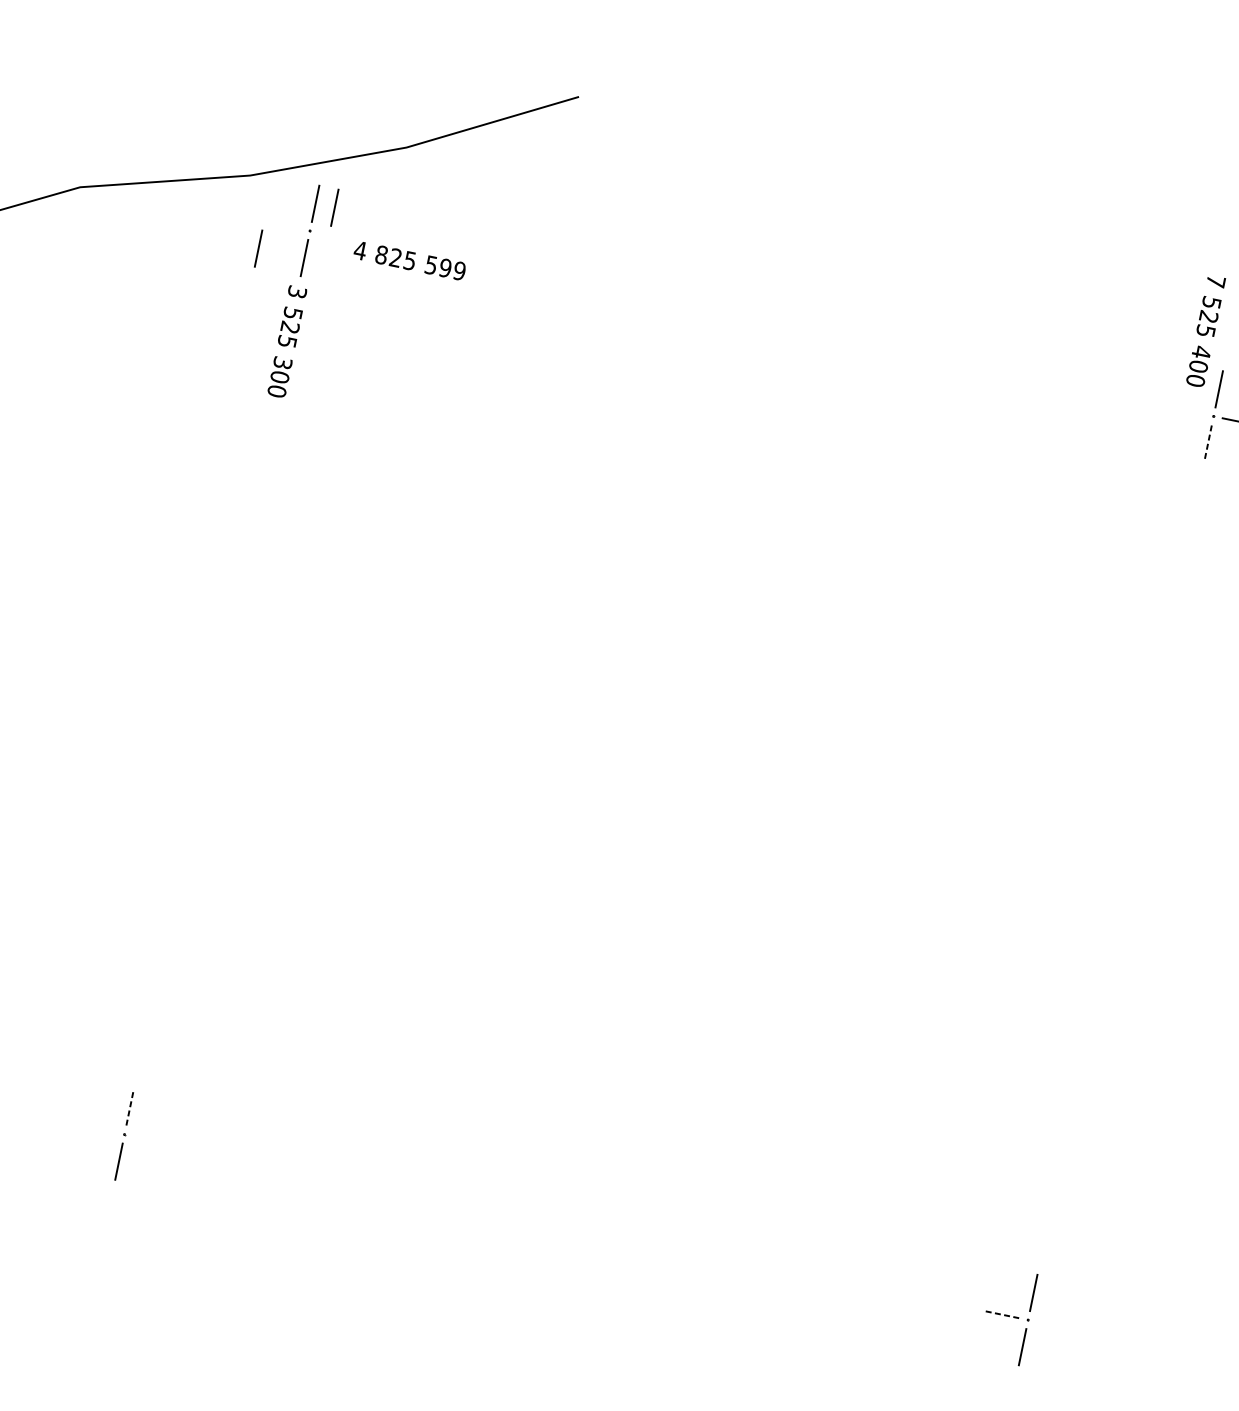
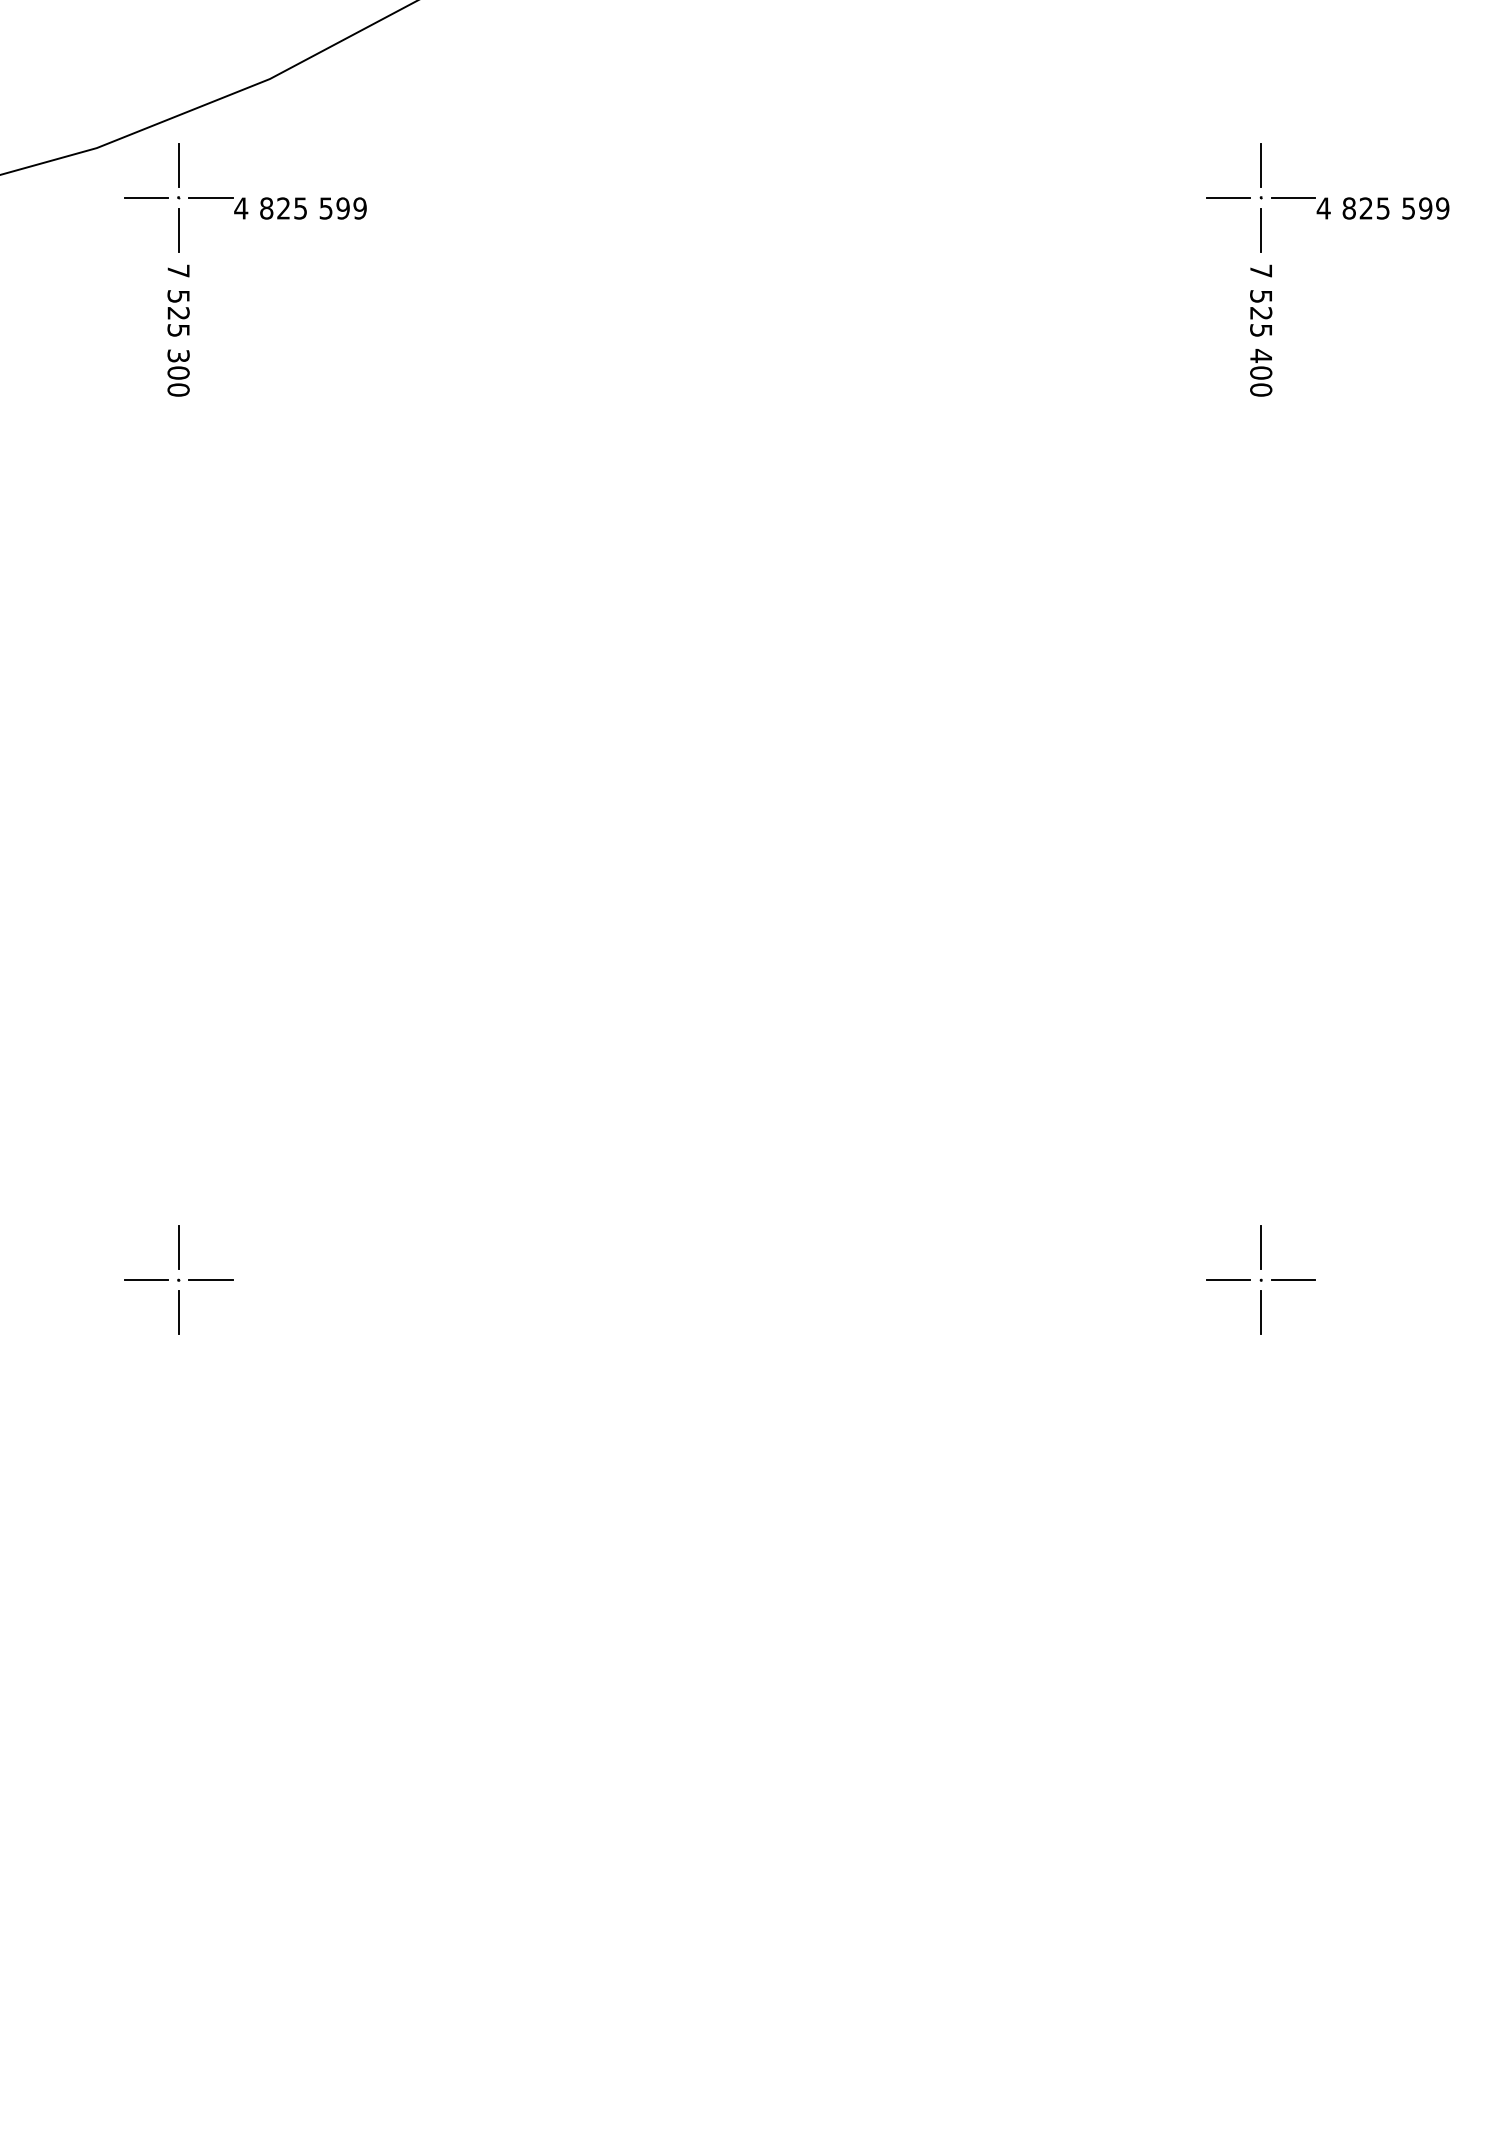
line: (334, 208) -> (201, 165), removed
line: (282, 225) -> (145, 197), added
line: (336, 236) -> (210, 197), added
line: (258, 248) -> (123, 230), removed
text: (297, 291) -> (178, 270), 3 -> 7
text: (1206, 331) -> (1261, 330), moved
line: (1186, 410) -> (1228, 197), added
line: (1208, 443) -> (1261, 230), dashed -> solid
line: (130, 1107) -> (178, 1247), dashed -> solid
line: (96, 1129) -> (145, 1280), added
line: (151, 1140) -> (210, 1280), added
line: (1000, 1314) -> (1228, 1280), dashed -> solid
line: (1055, 1325) -> (1293, 1280), added

